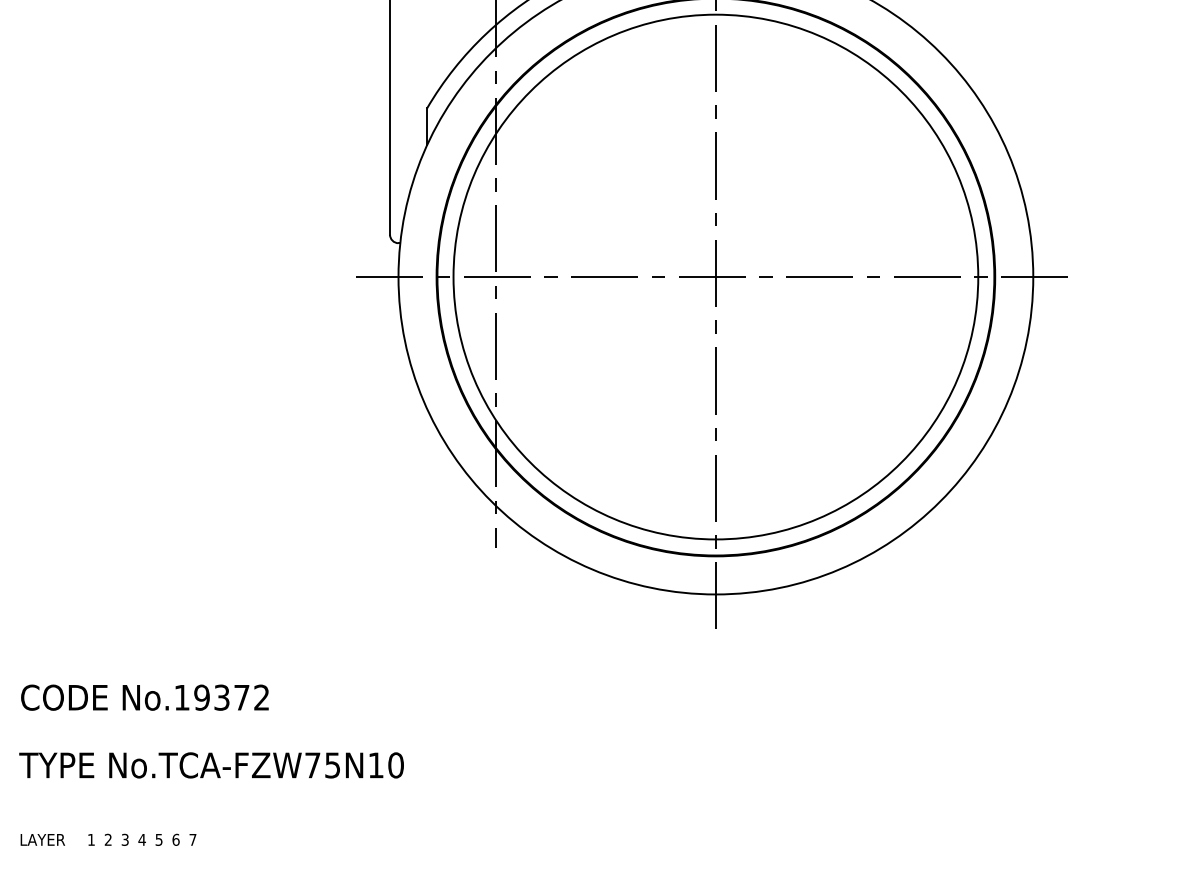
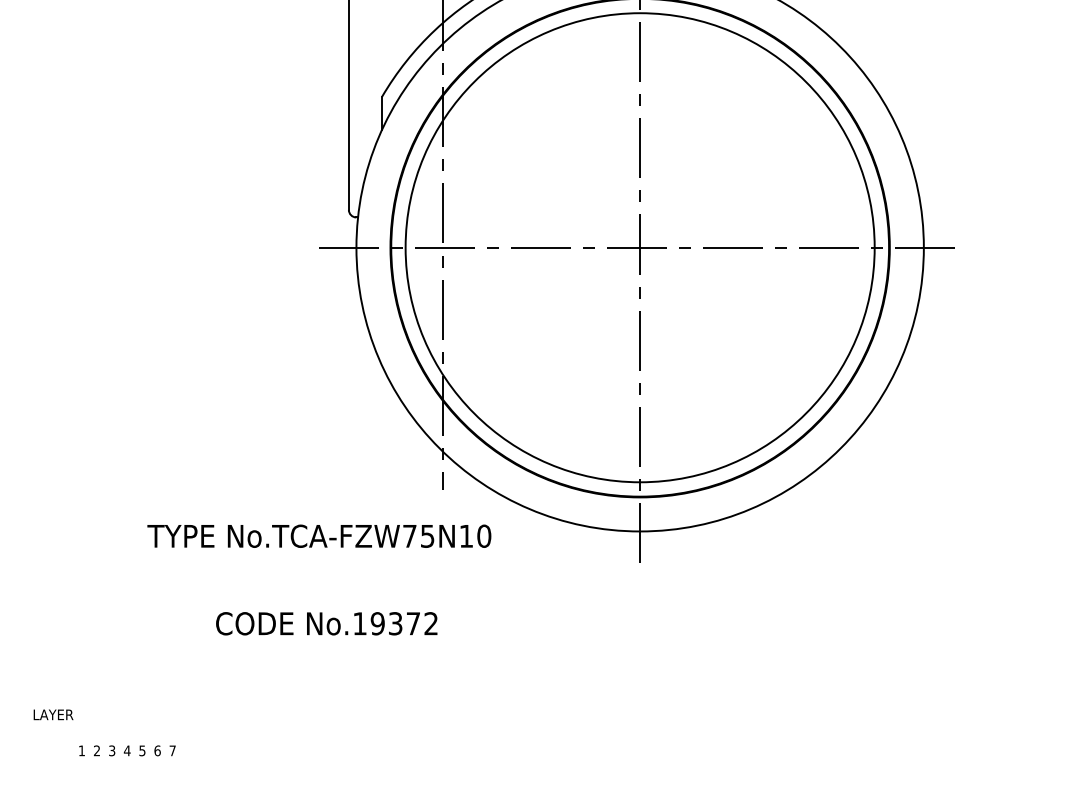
text: (144, 697) -> (326, 623), moved
text: (211, 764) -> (319, 535), moved
text: (42, 839) -> (53, 714), moved

